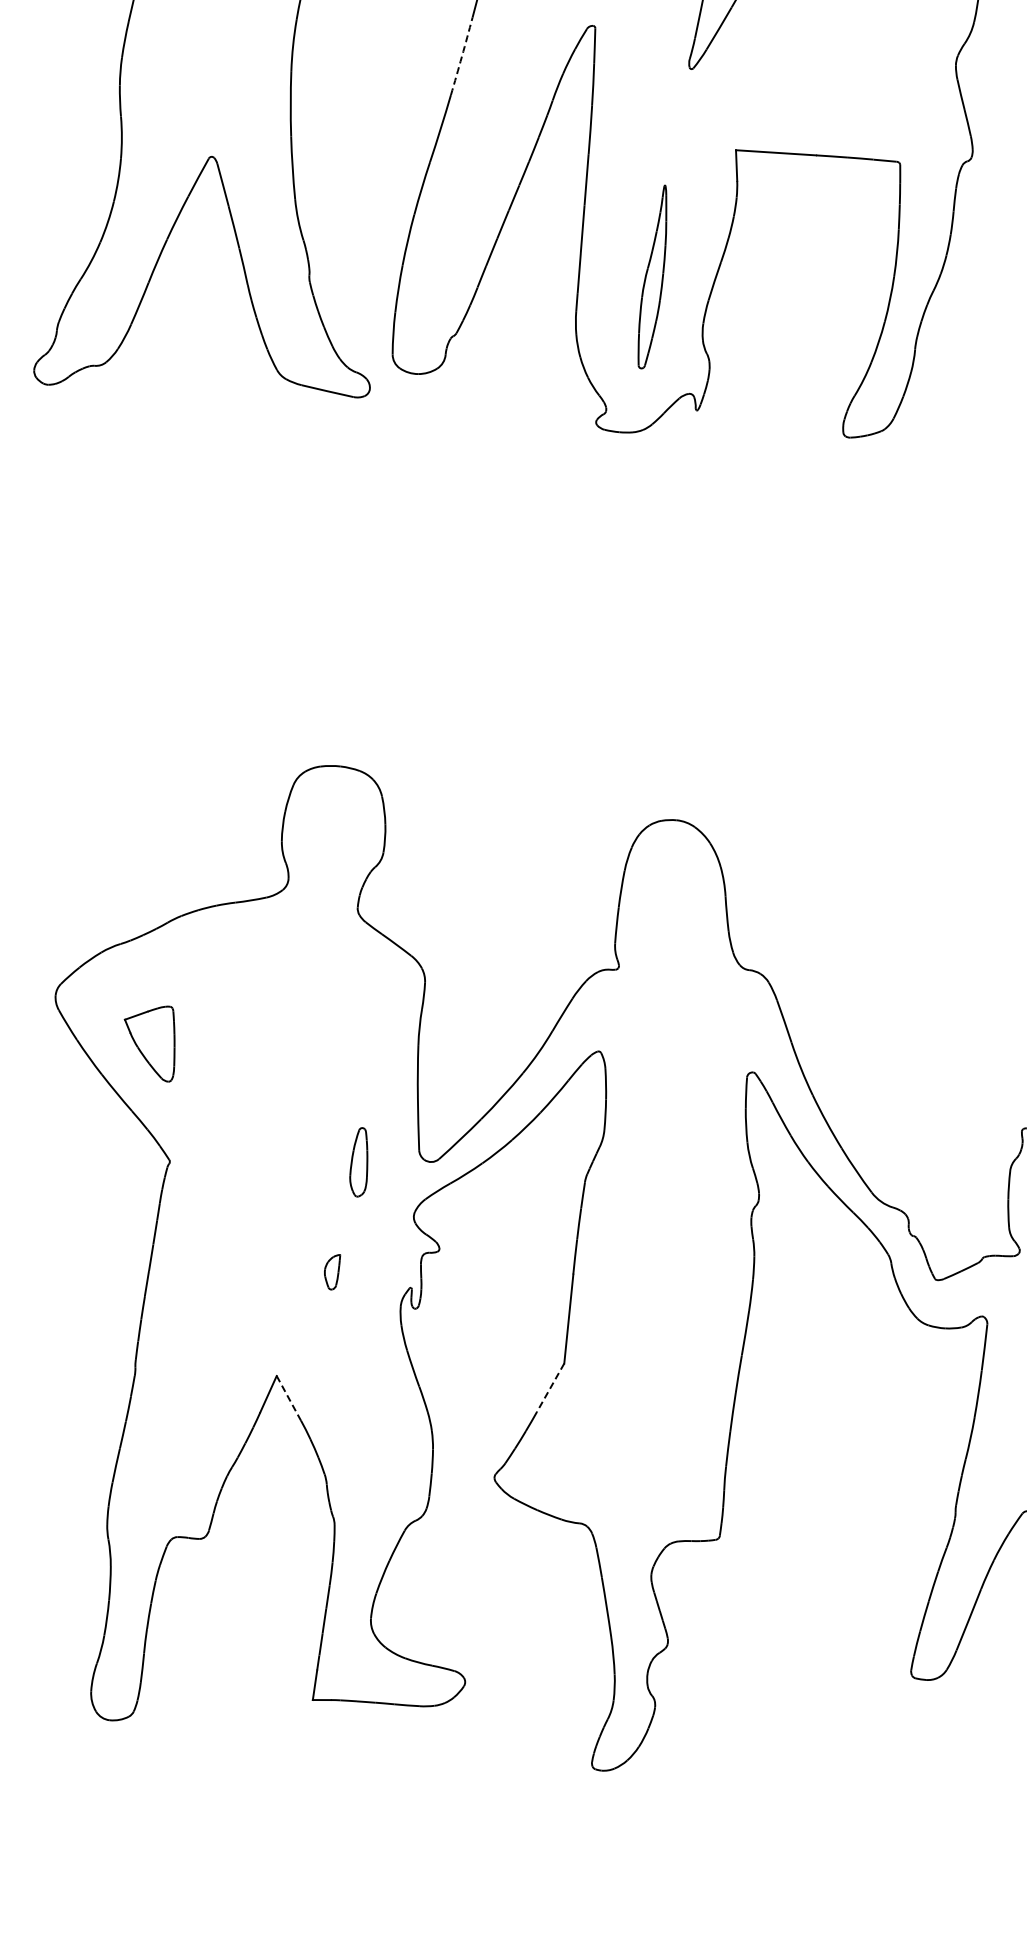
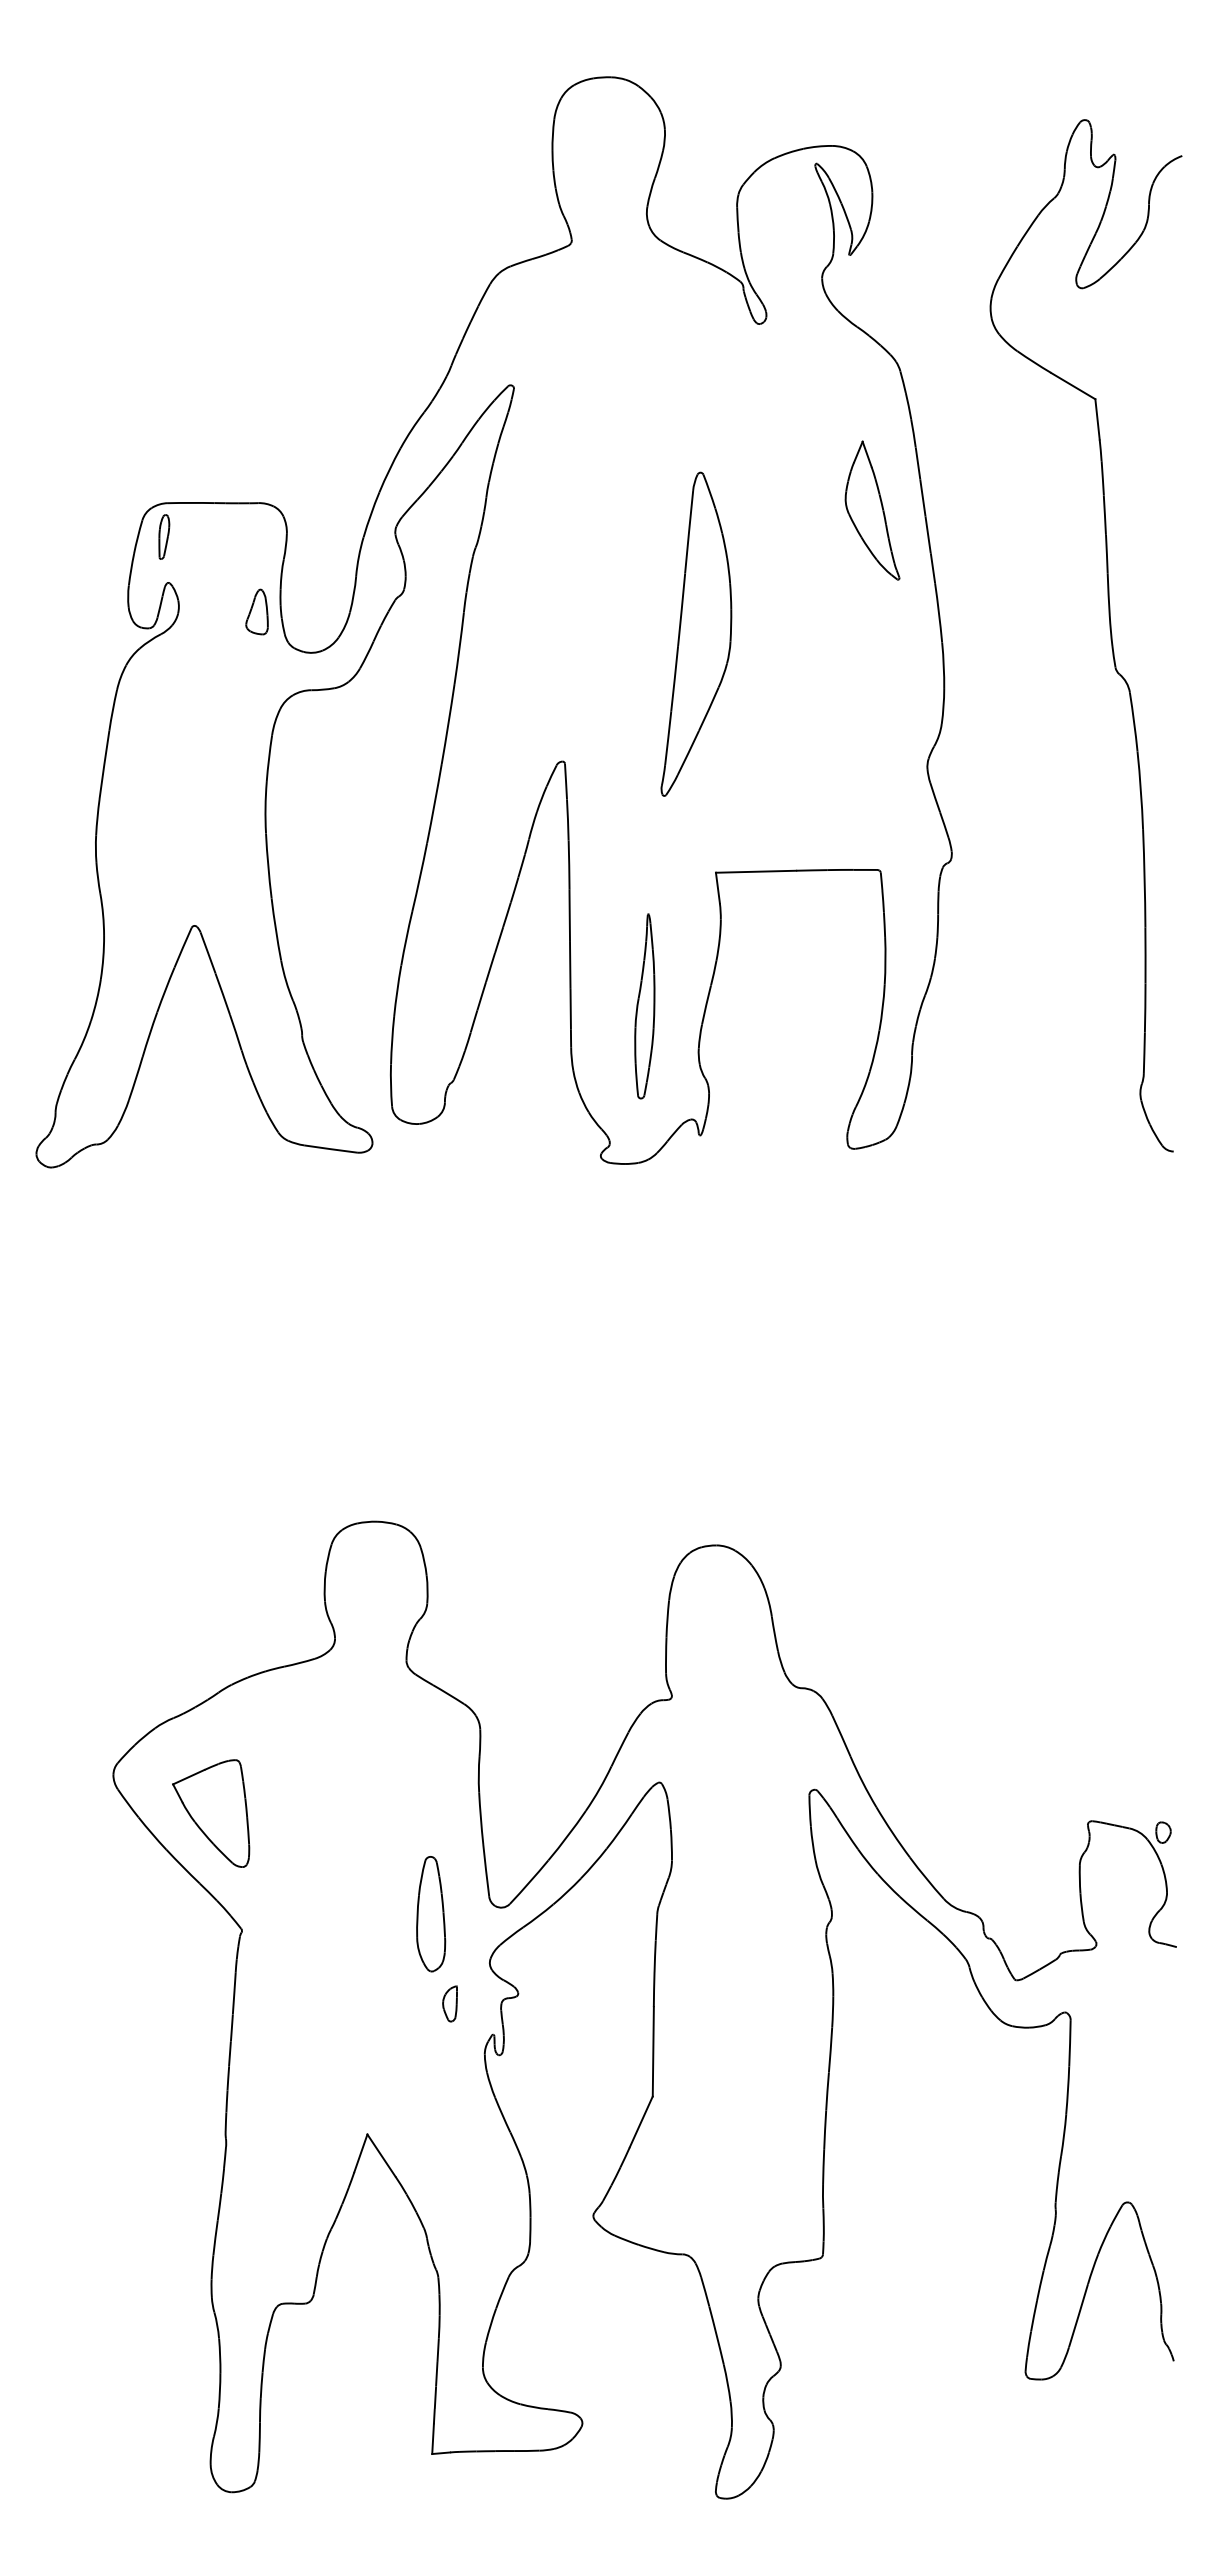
arc: (461, 56) -> (434, 803), dashed -> solid
part: (149, 1042) -> (211, 1813), size x1.43
part: (360, 1162) -> (431, 1914), size x1.67
part: (331, 1271) -> (449, 2003), moved
line: (550, 1387) -> (641, 2121), dashed -> solid
line: (288, 1399) -> (381, 2156), dashed -> solid

